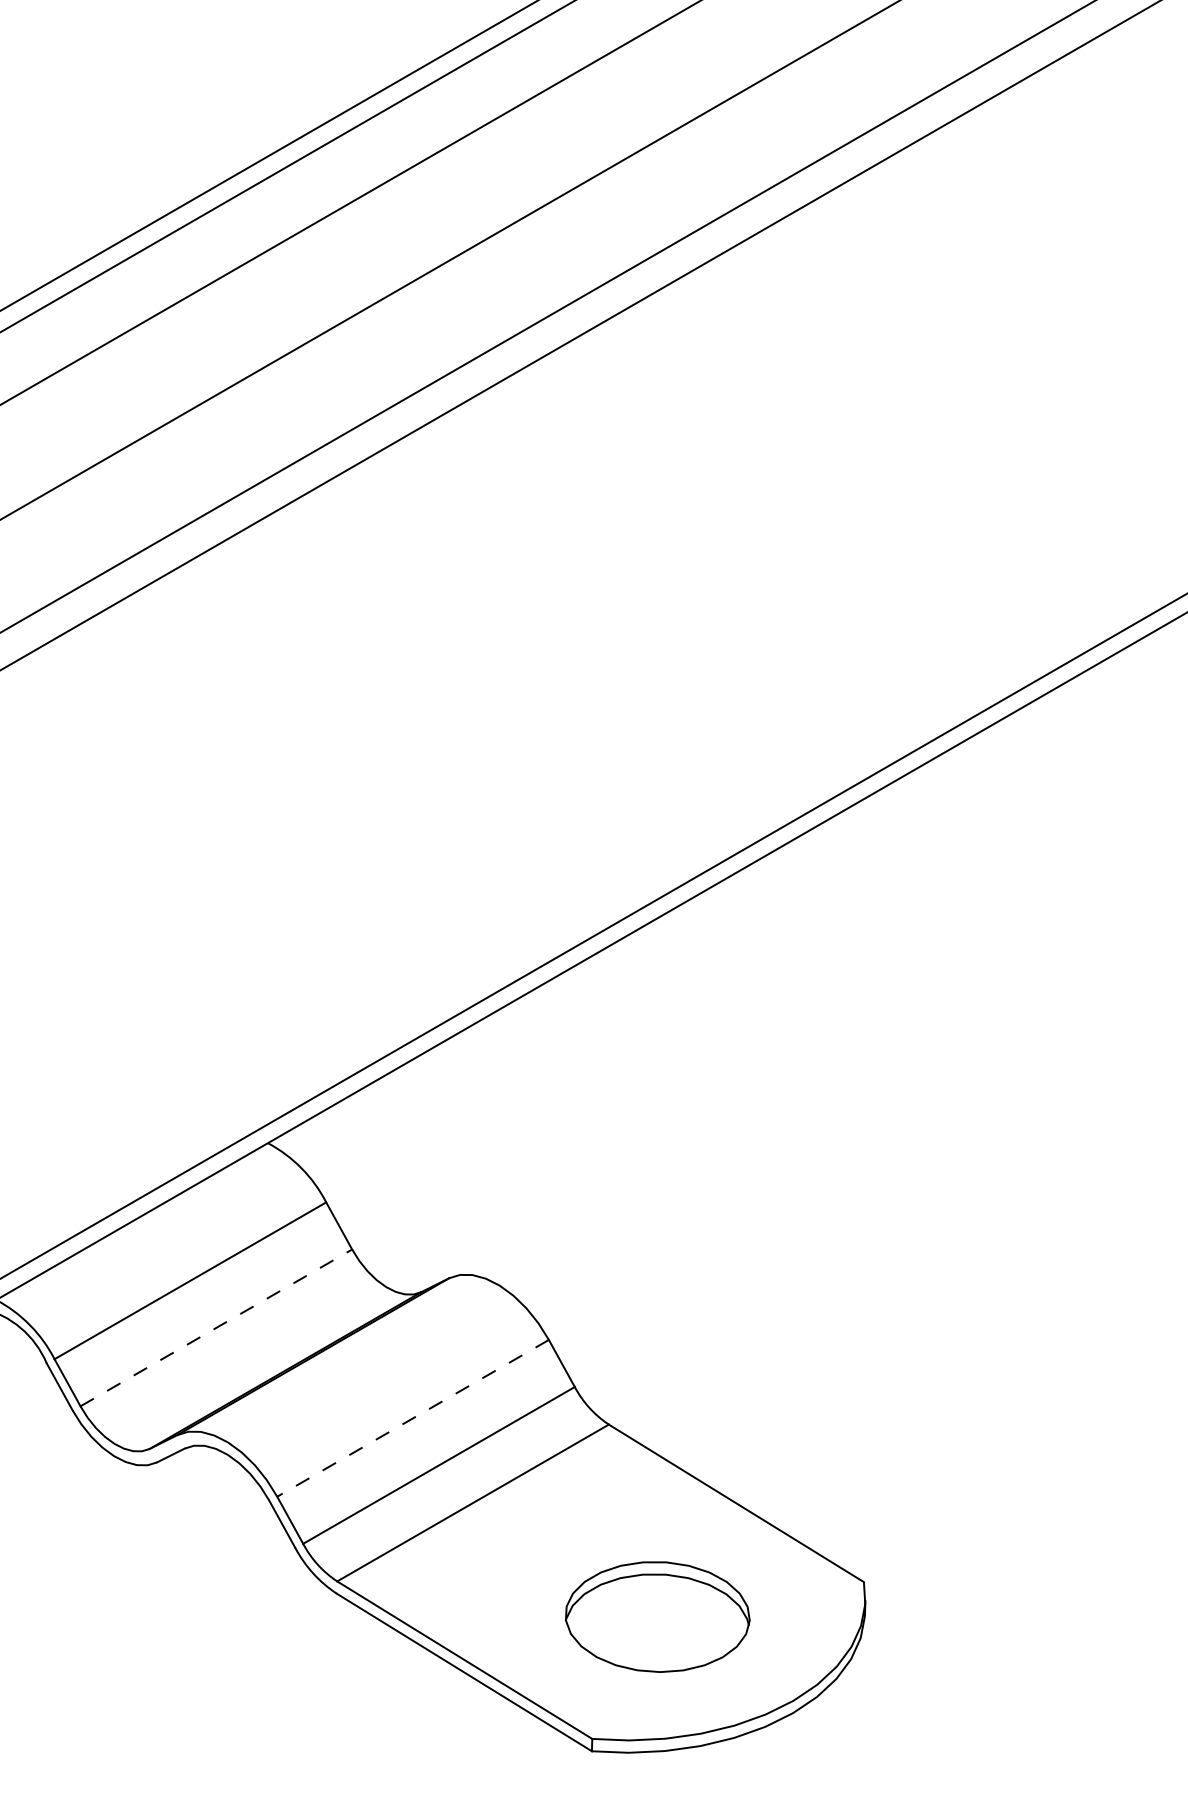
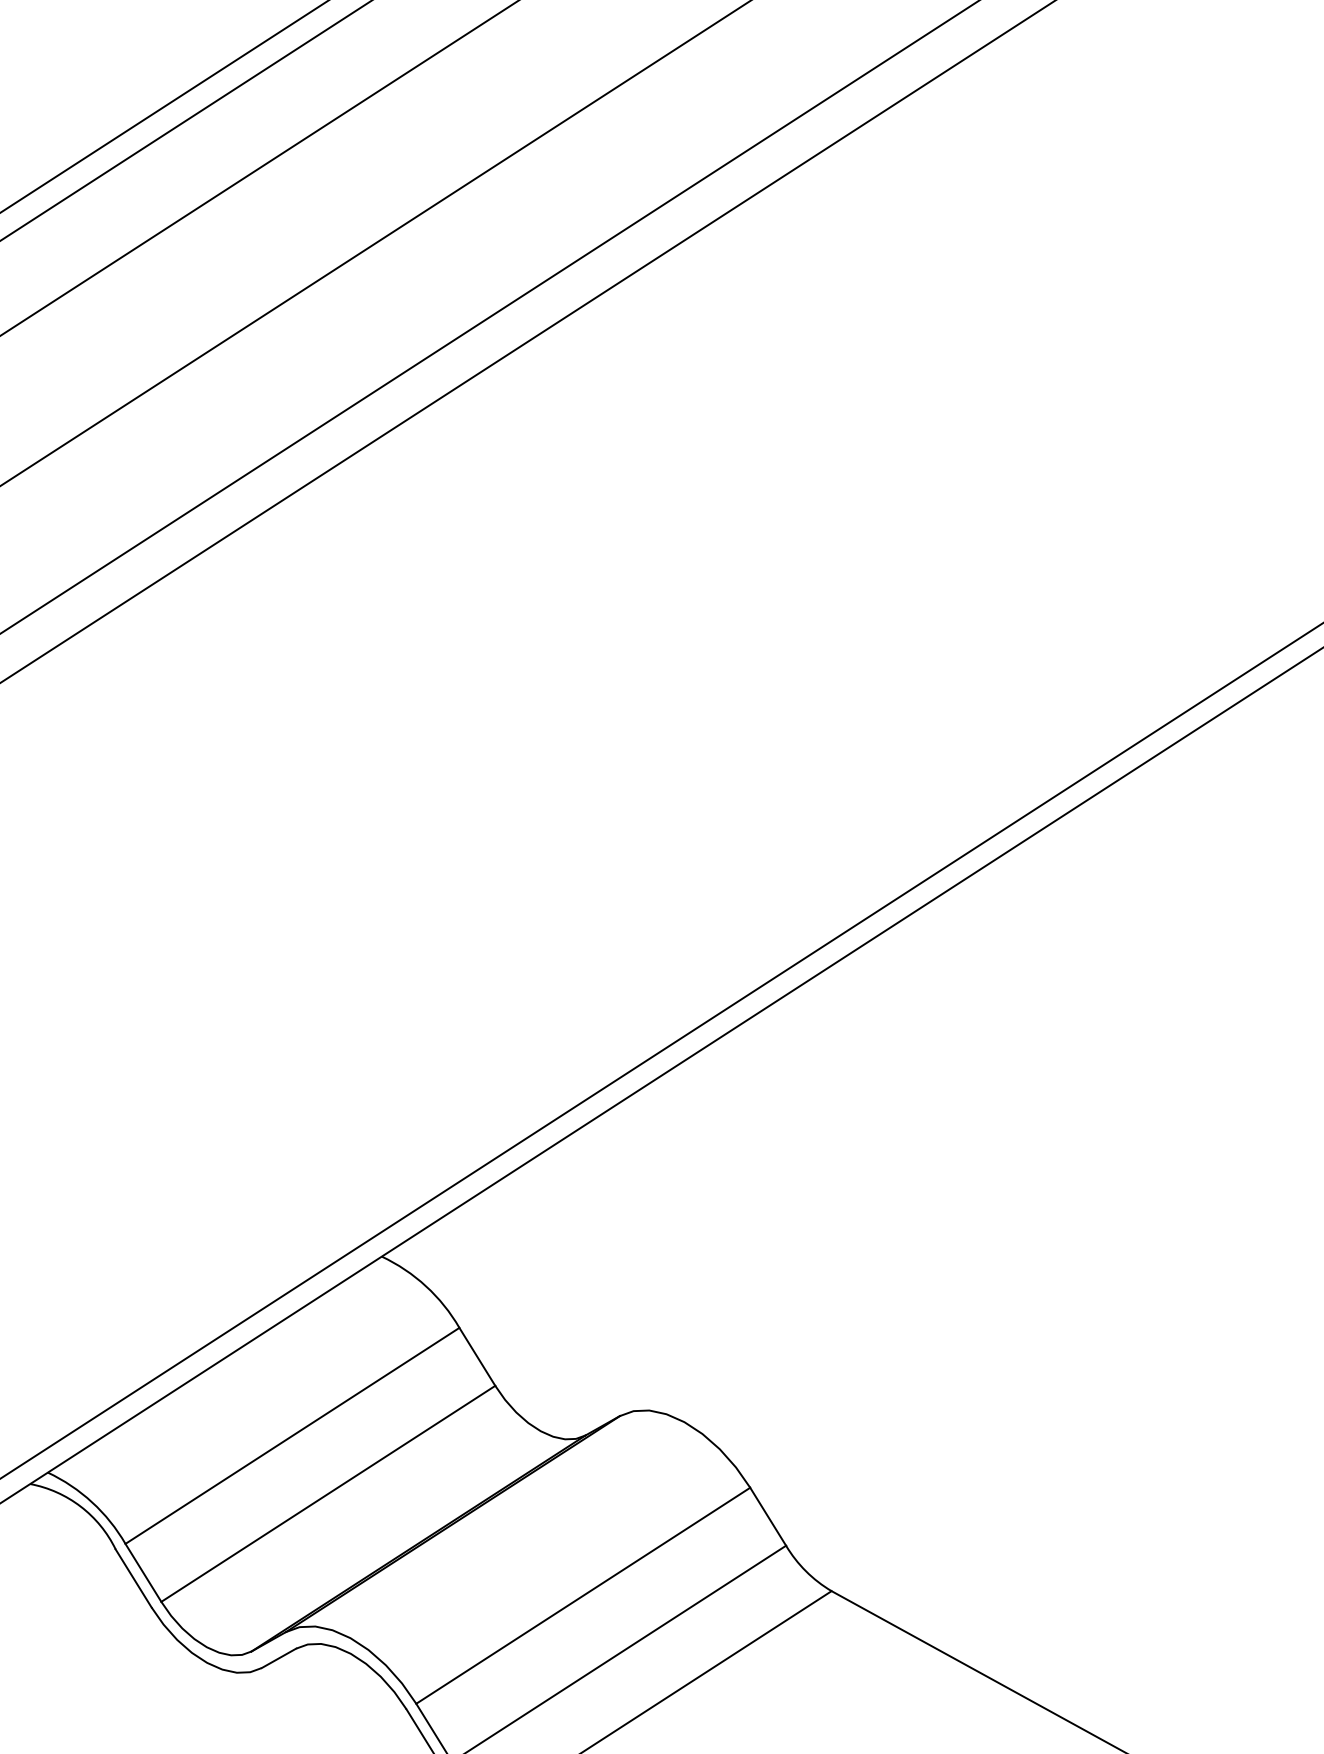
line: (216, 1327) -> (328, 1493), dashed -> solid
line: (413, 1418) -> (583, 1595), dashed -> solid

